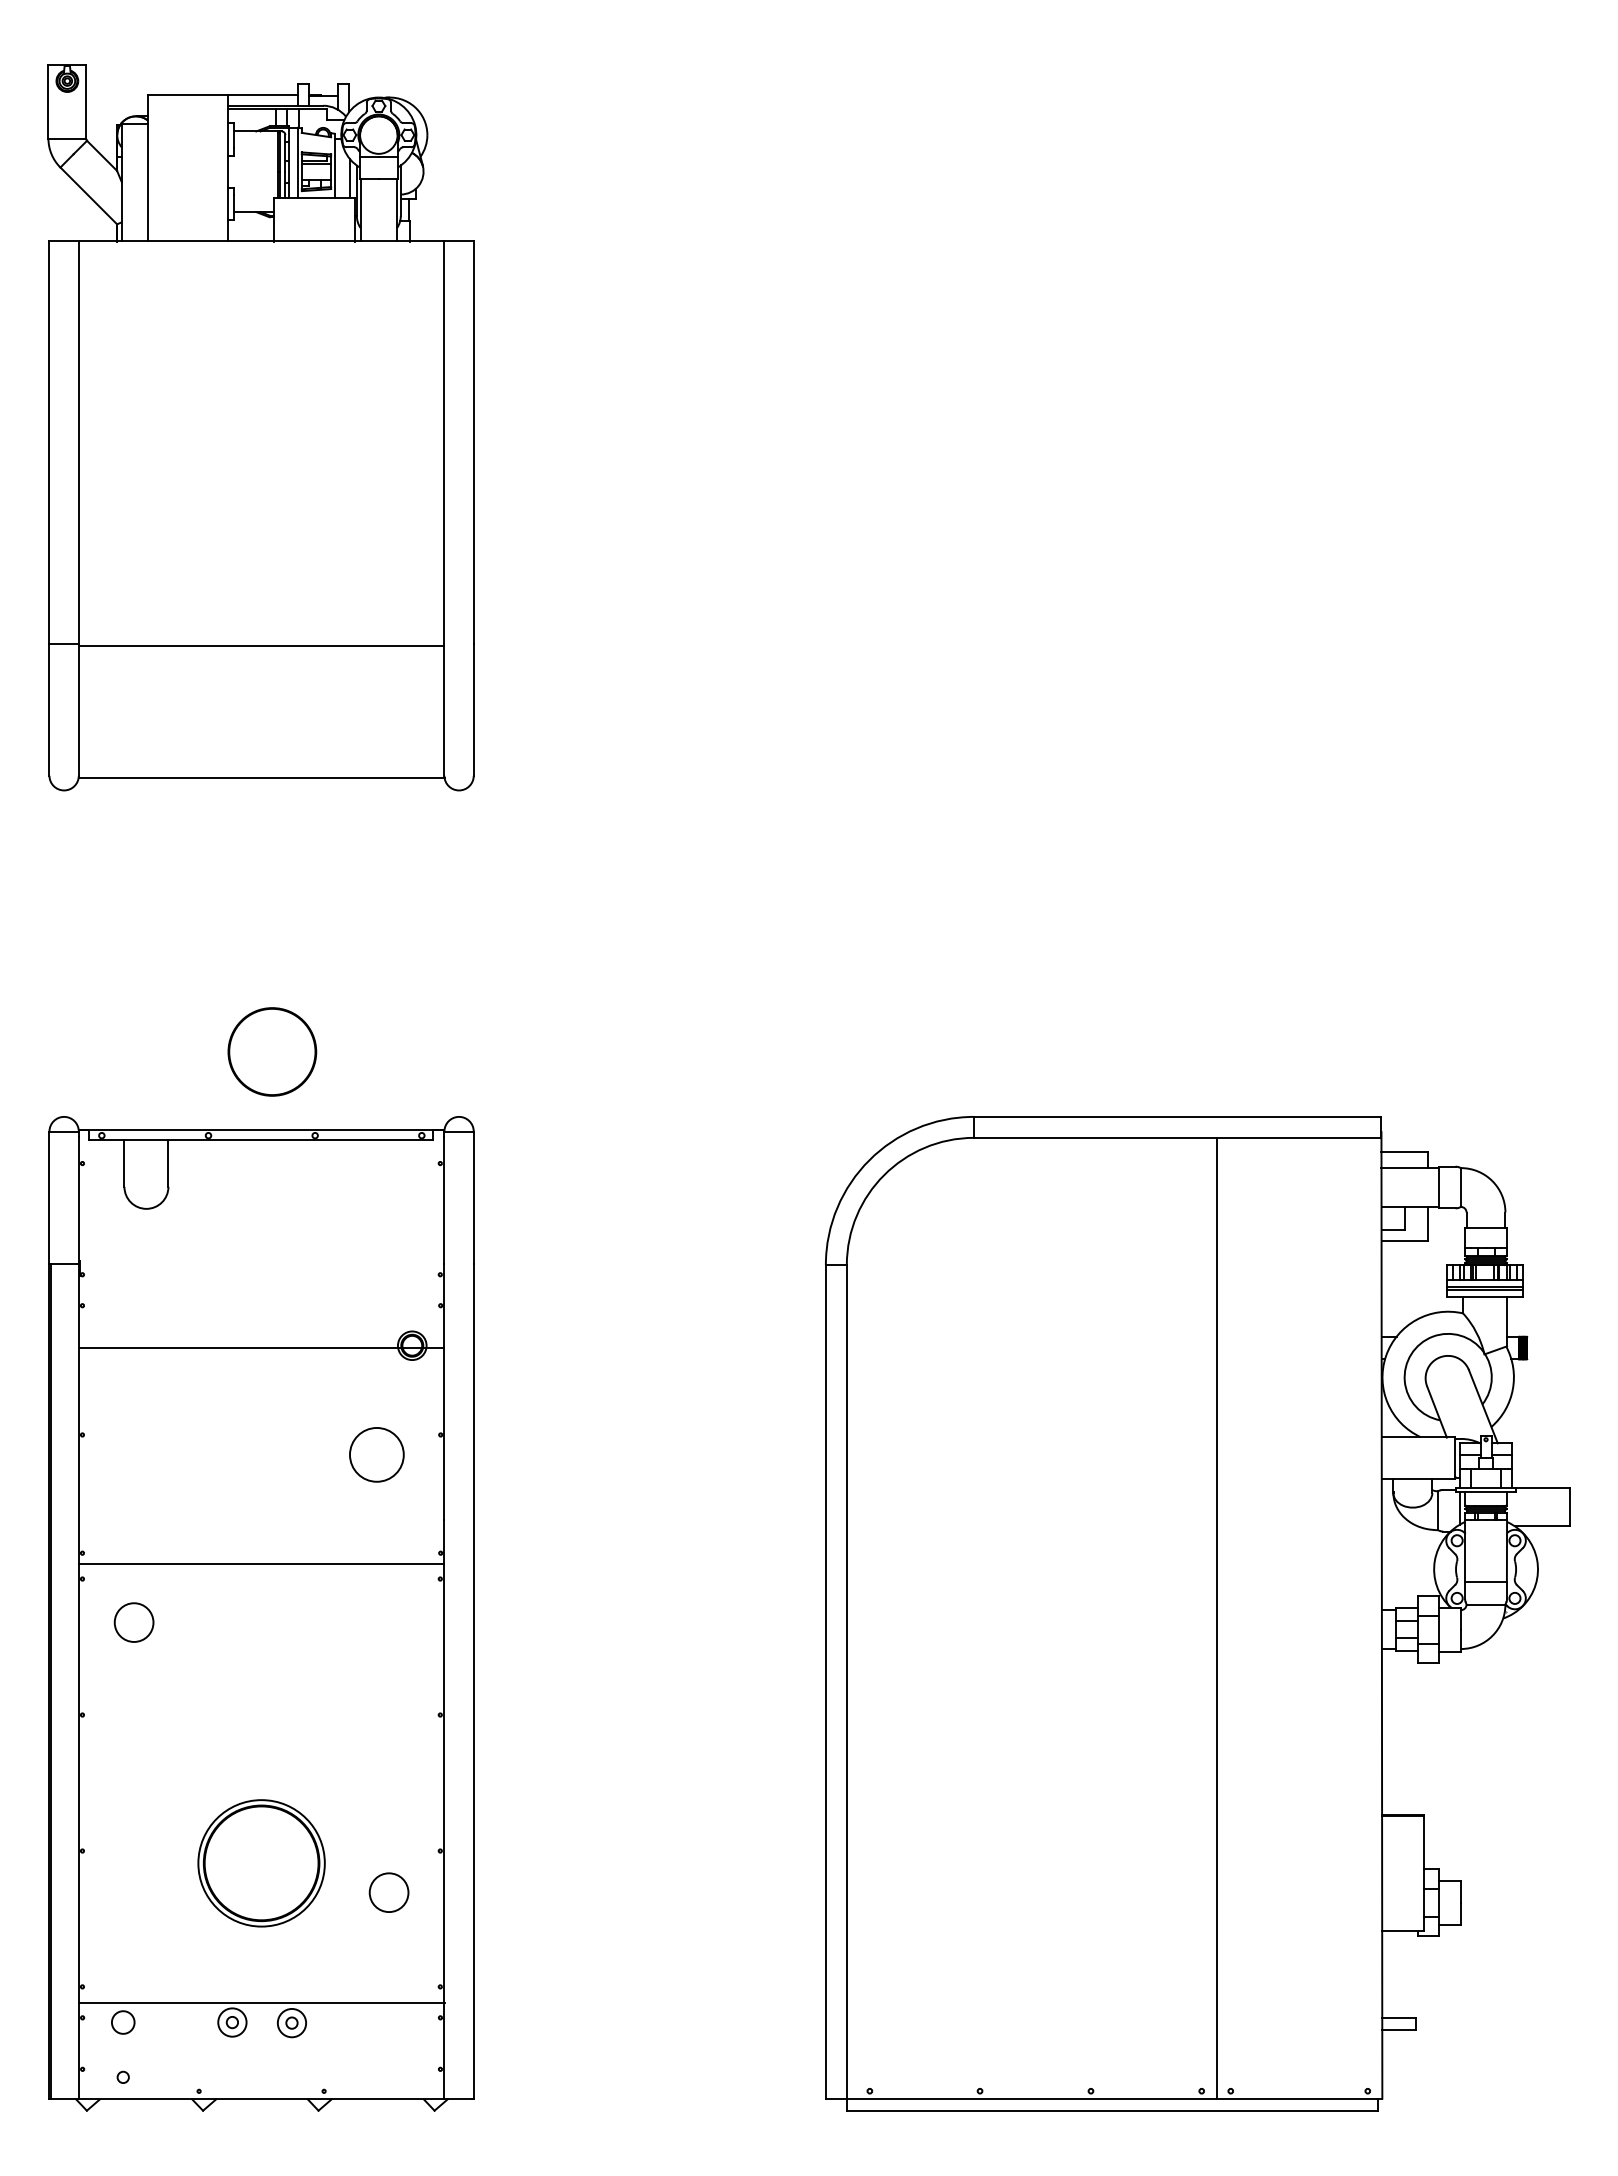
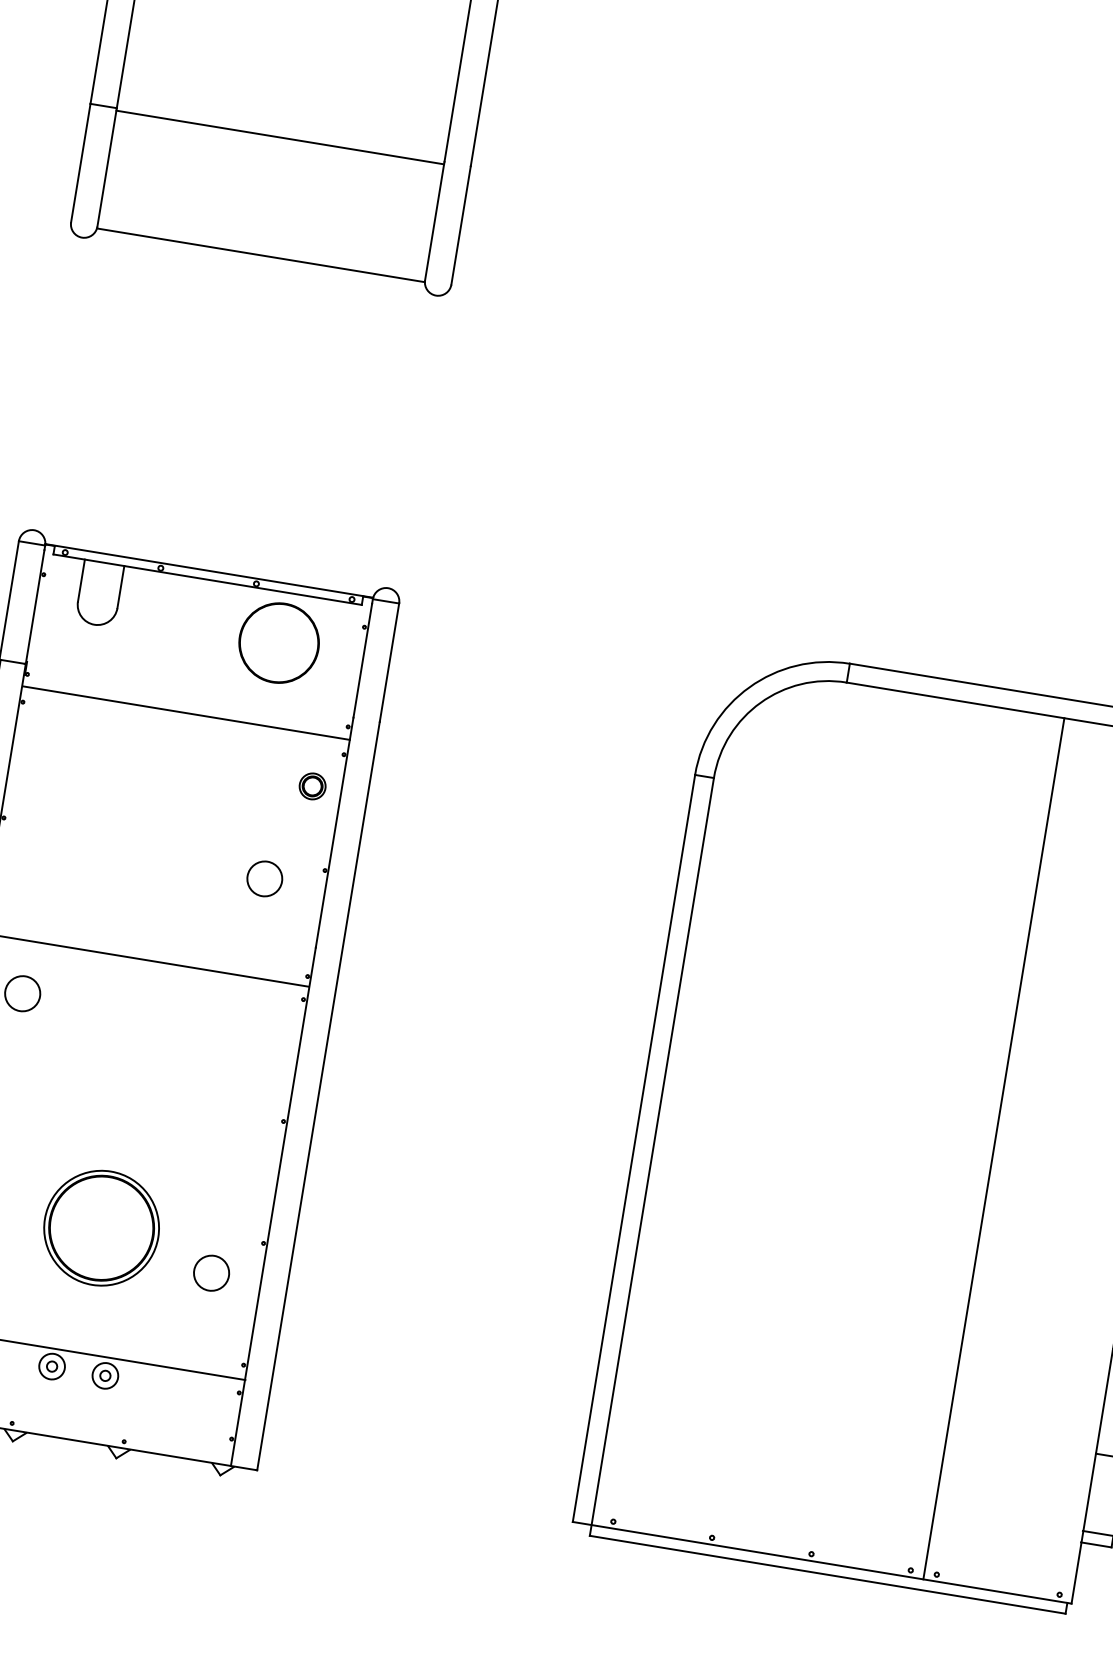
part: (272, 1051) -> (279, 642), moved
line: (262, 1347) -> (186, 713), moved
circle: (376, 1454) -> (264, 878), size x0.71

